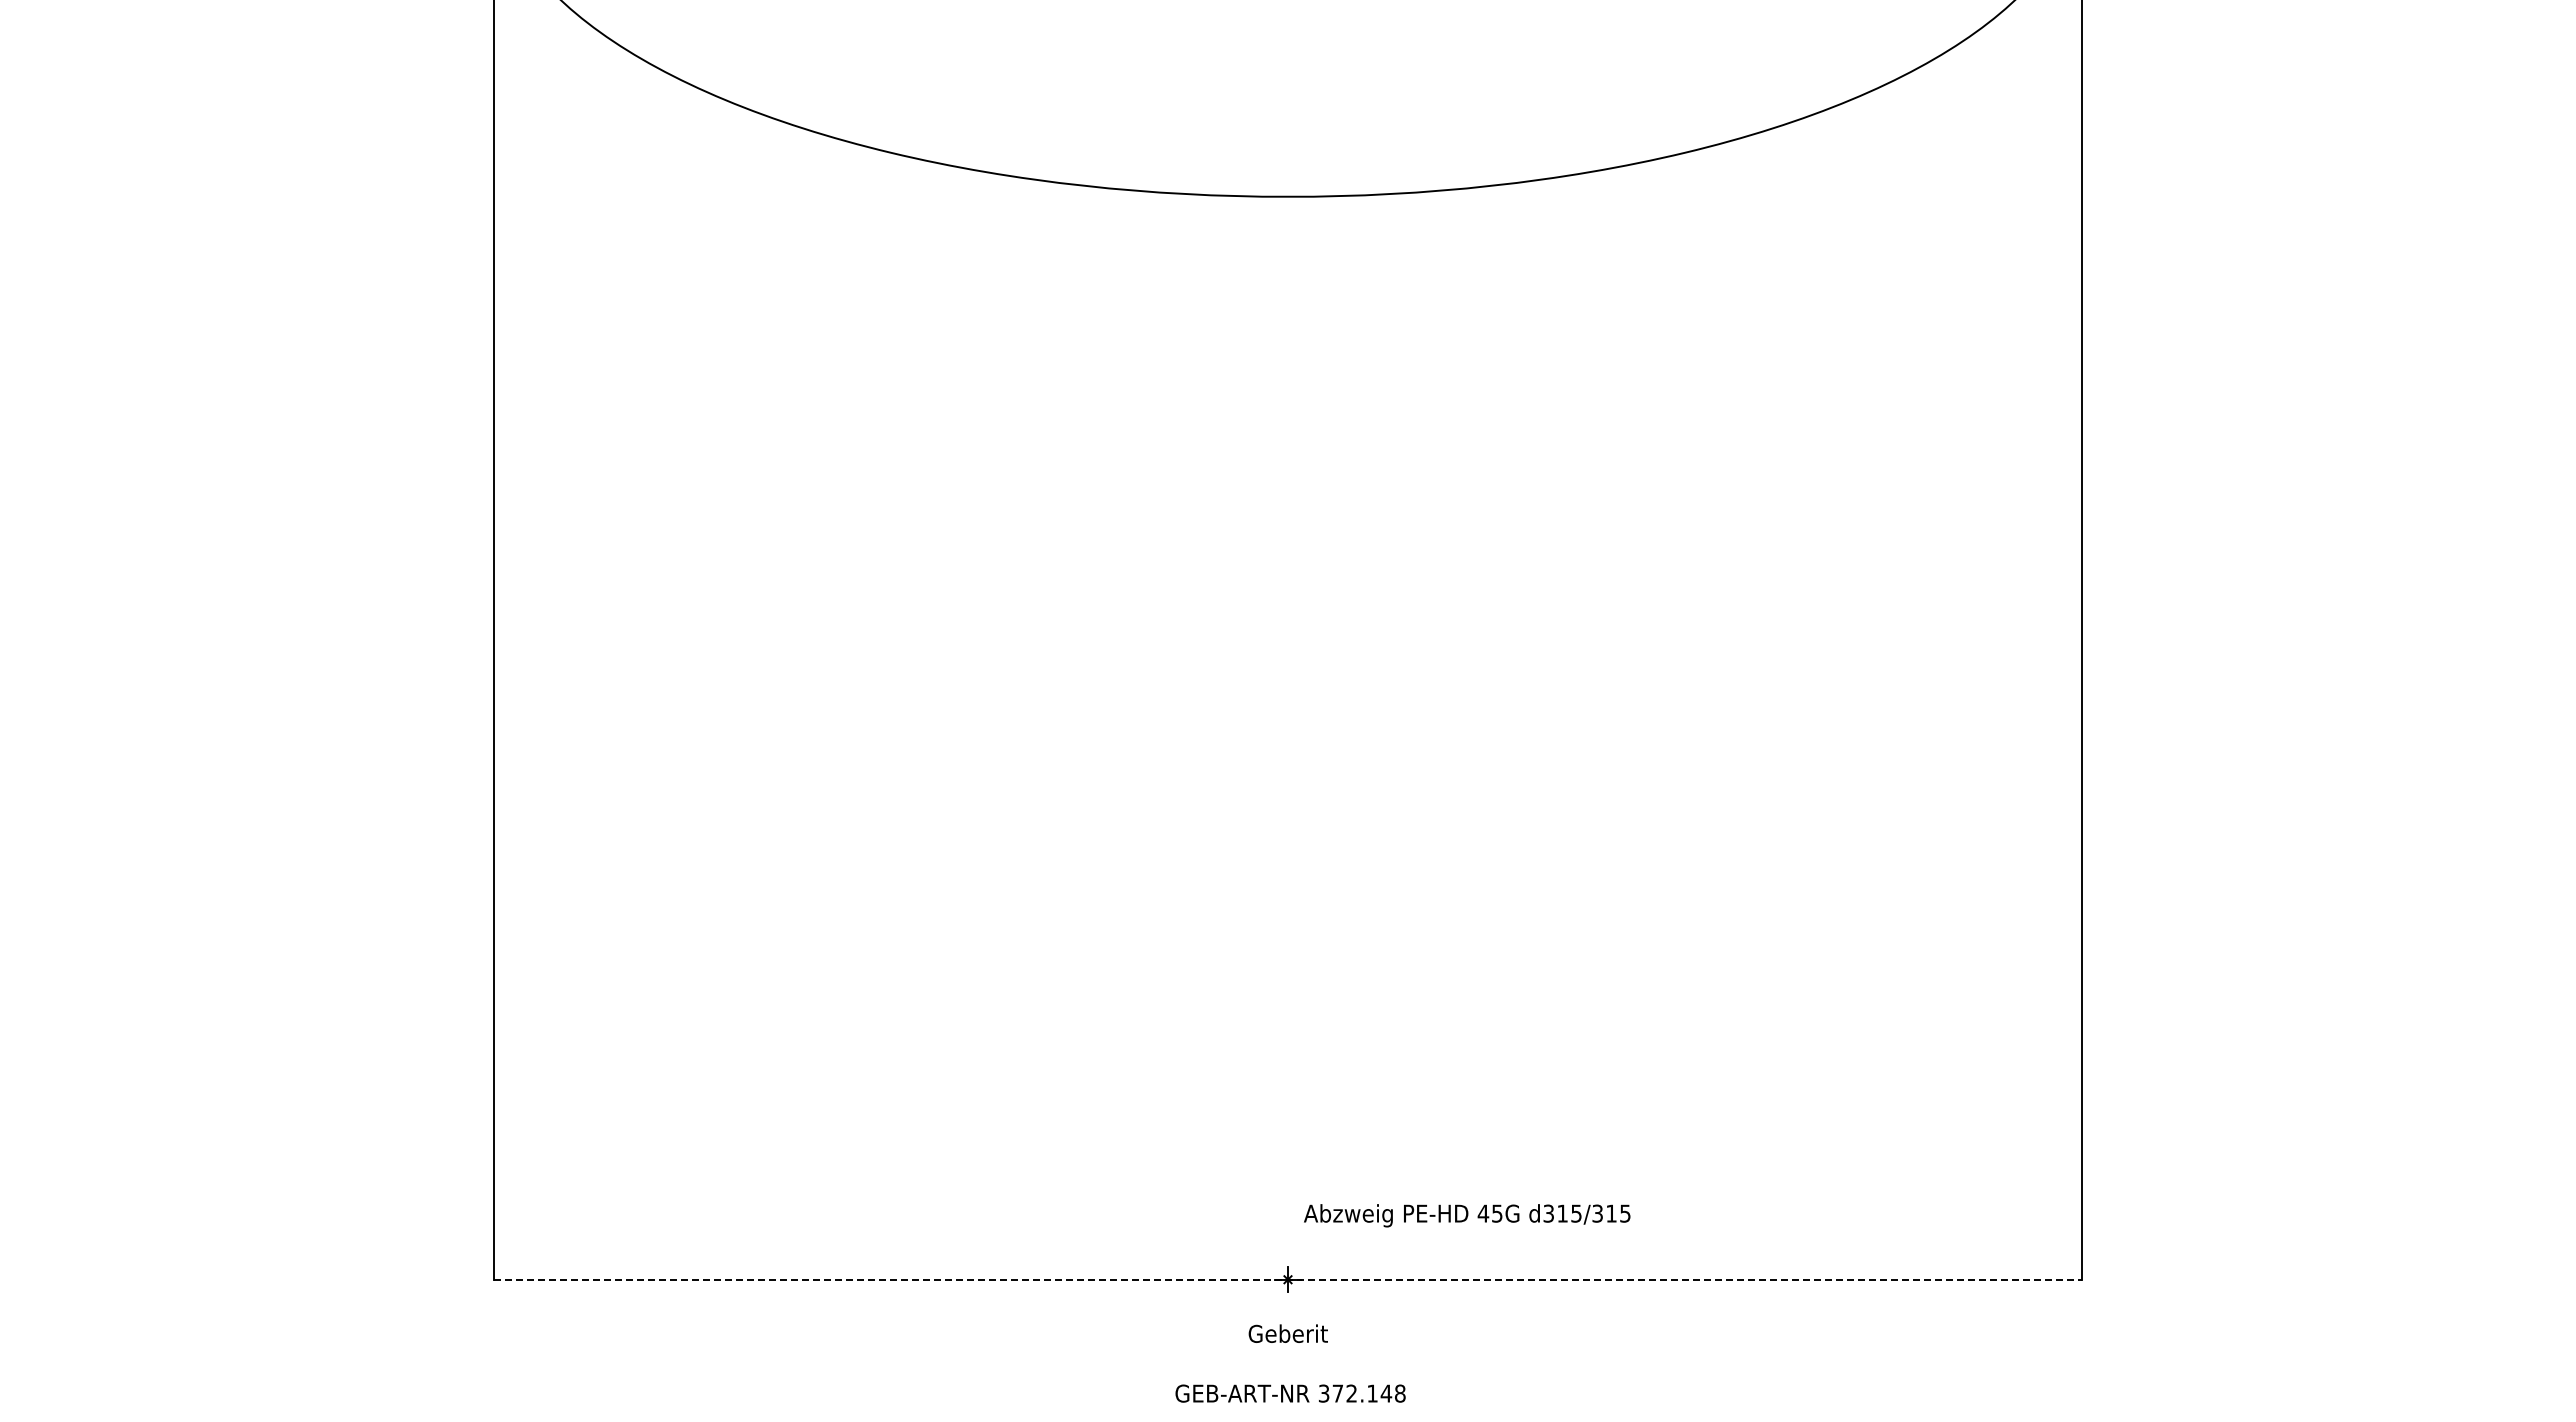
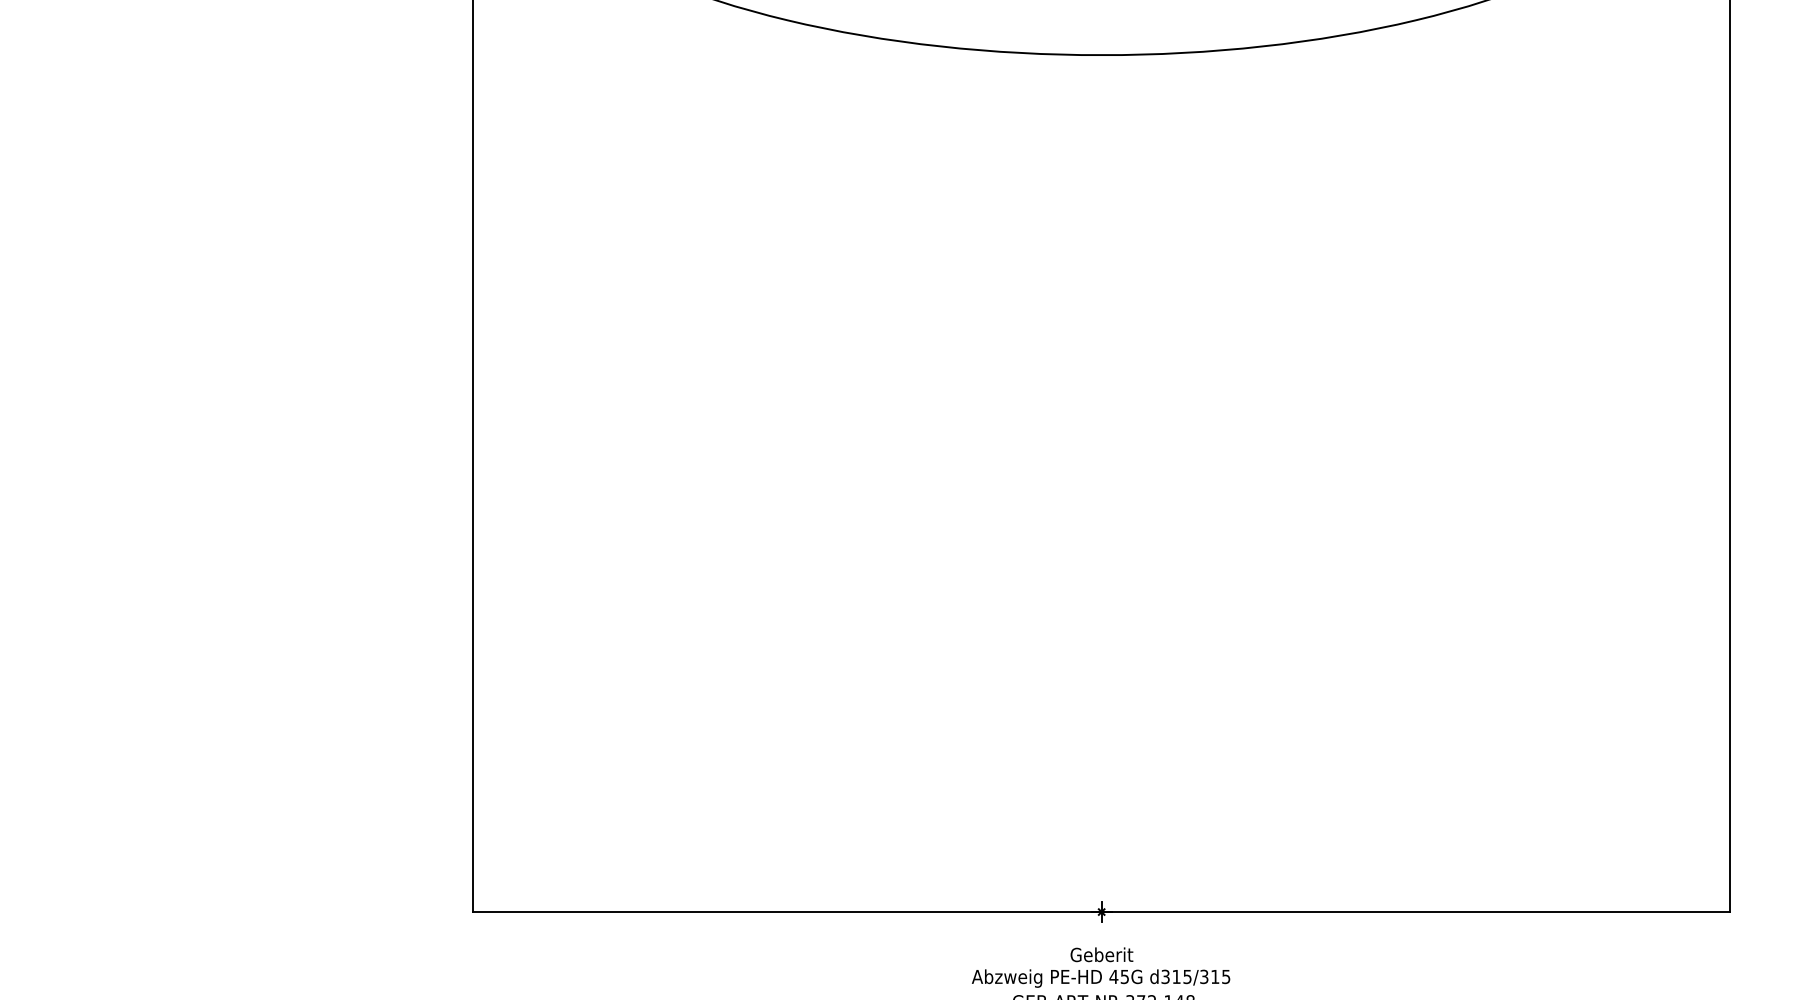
text: (1467, 1215) -> (1101, 978), moved
line: (1288, 1279) -> (1102, 911), dashed -> solid

